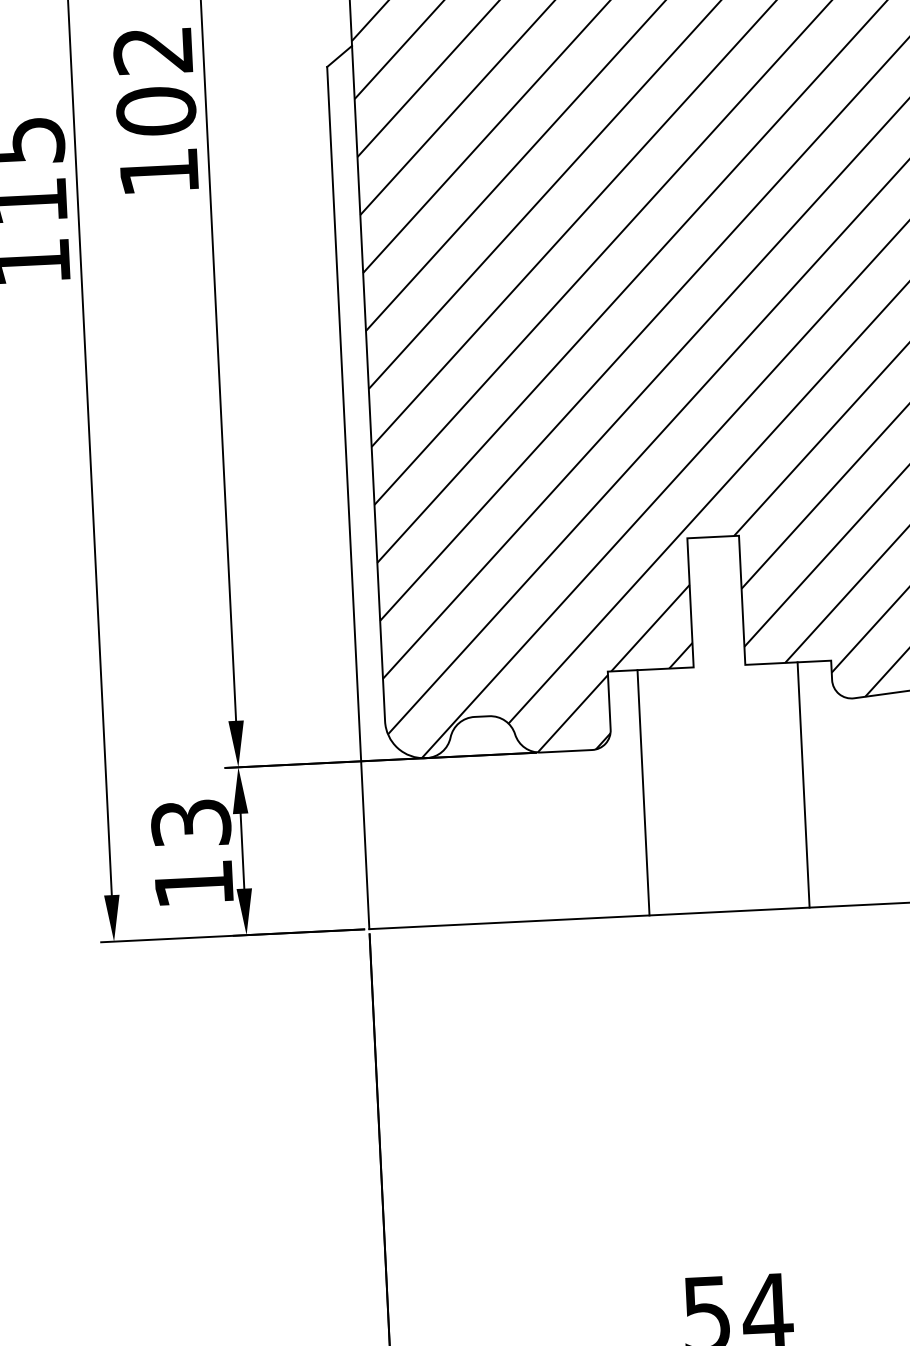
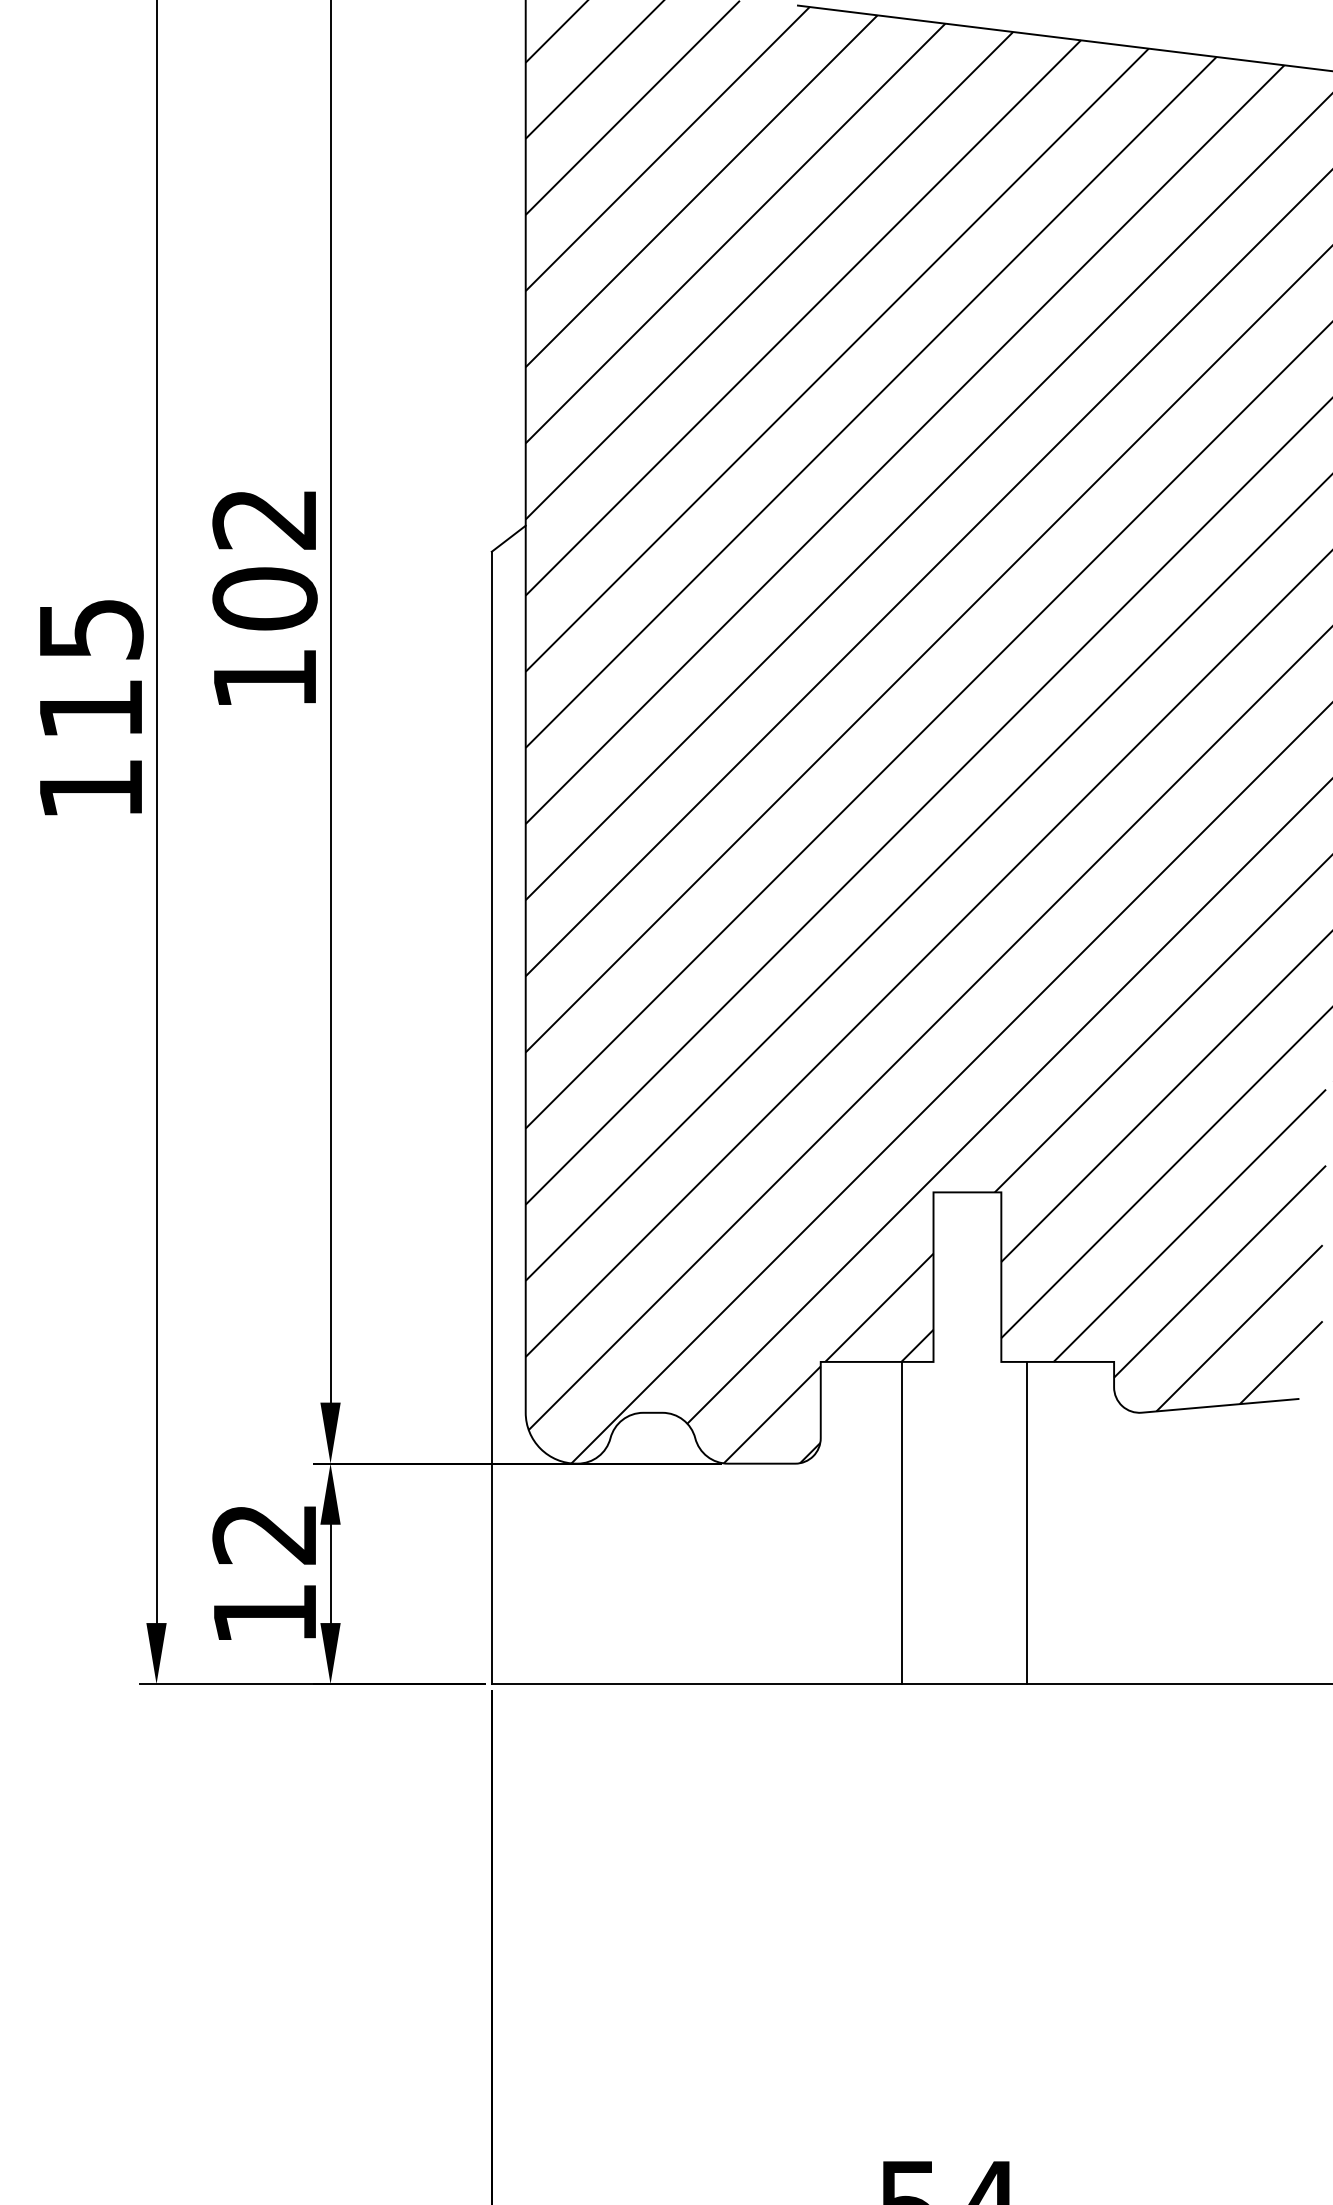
line: (803, 784) -> (1027, 1522), moved
line: (643, 792) -> (901, 1522), moved
text: (190, 823) -> (264, 1534), 13 -> 12

